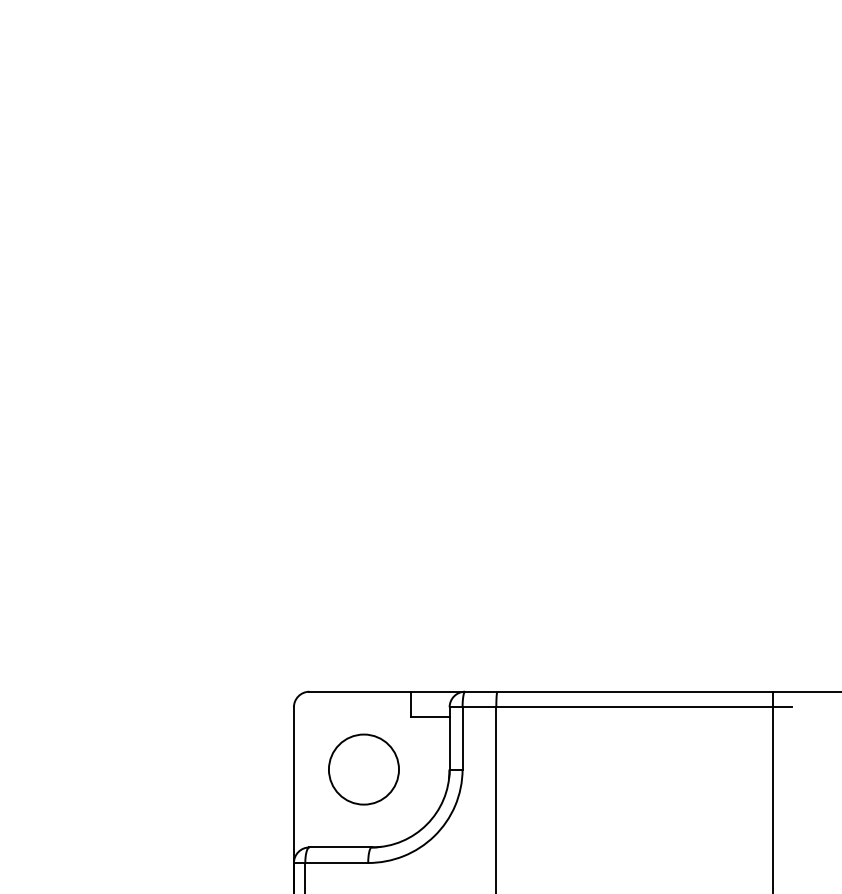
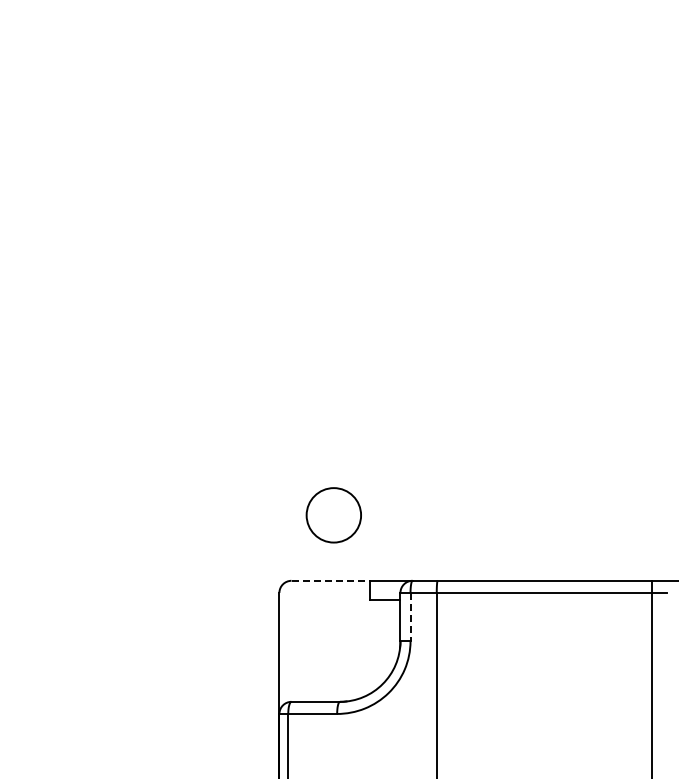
line: (360, 691) -> (331, 580), solid -> dashed
line: (462, 738) -> (410, 617), solid -> dashed
circle: (363, 769) -> (333, 515), moved

